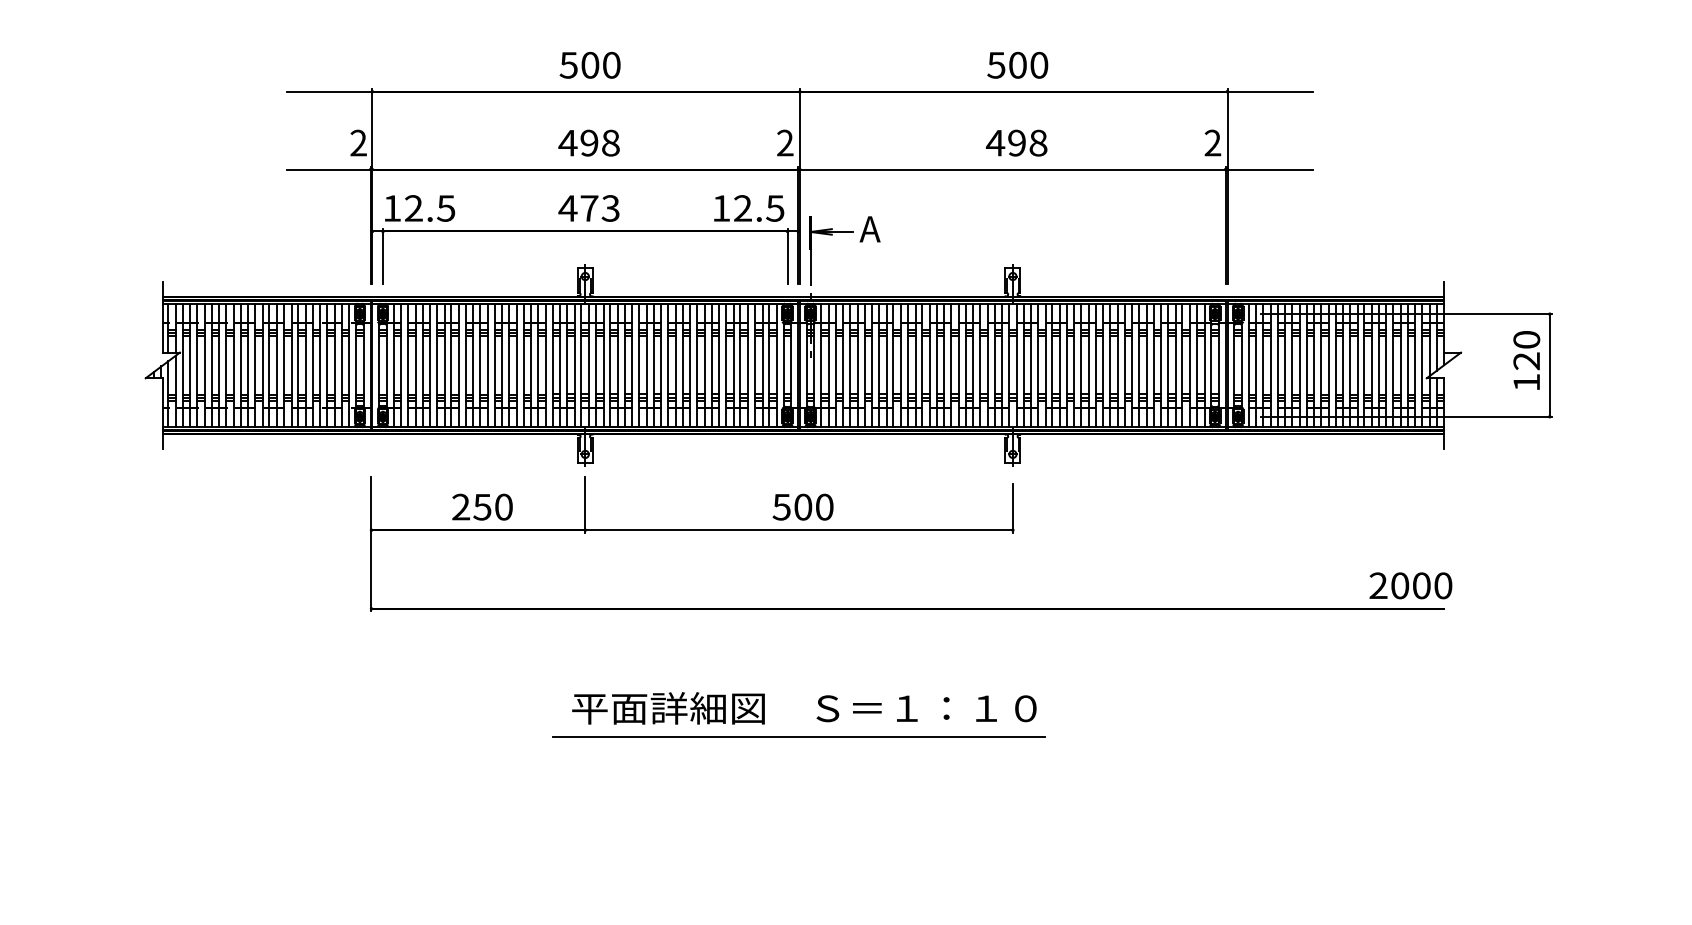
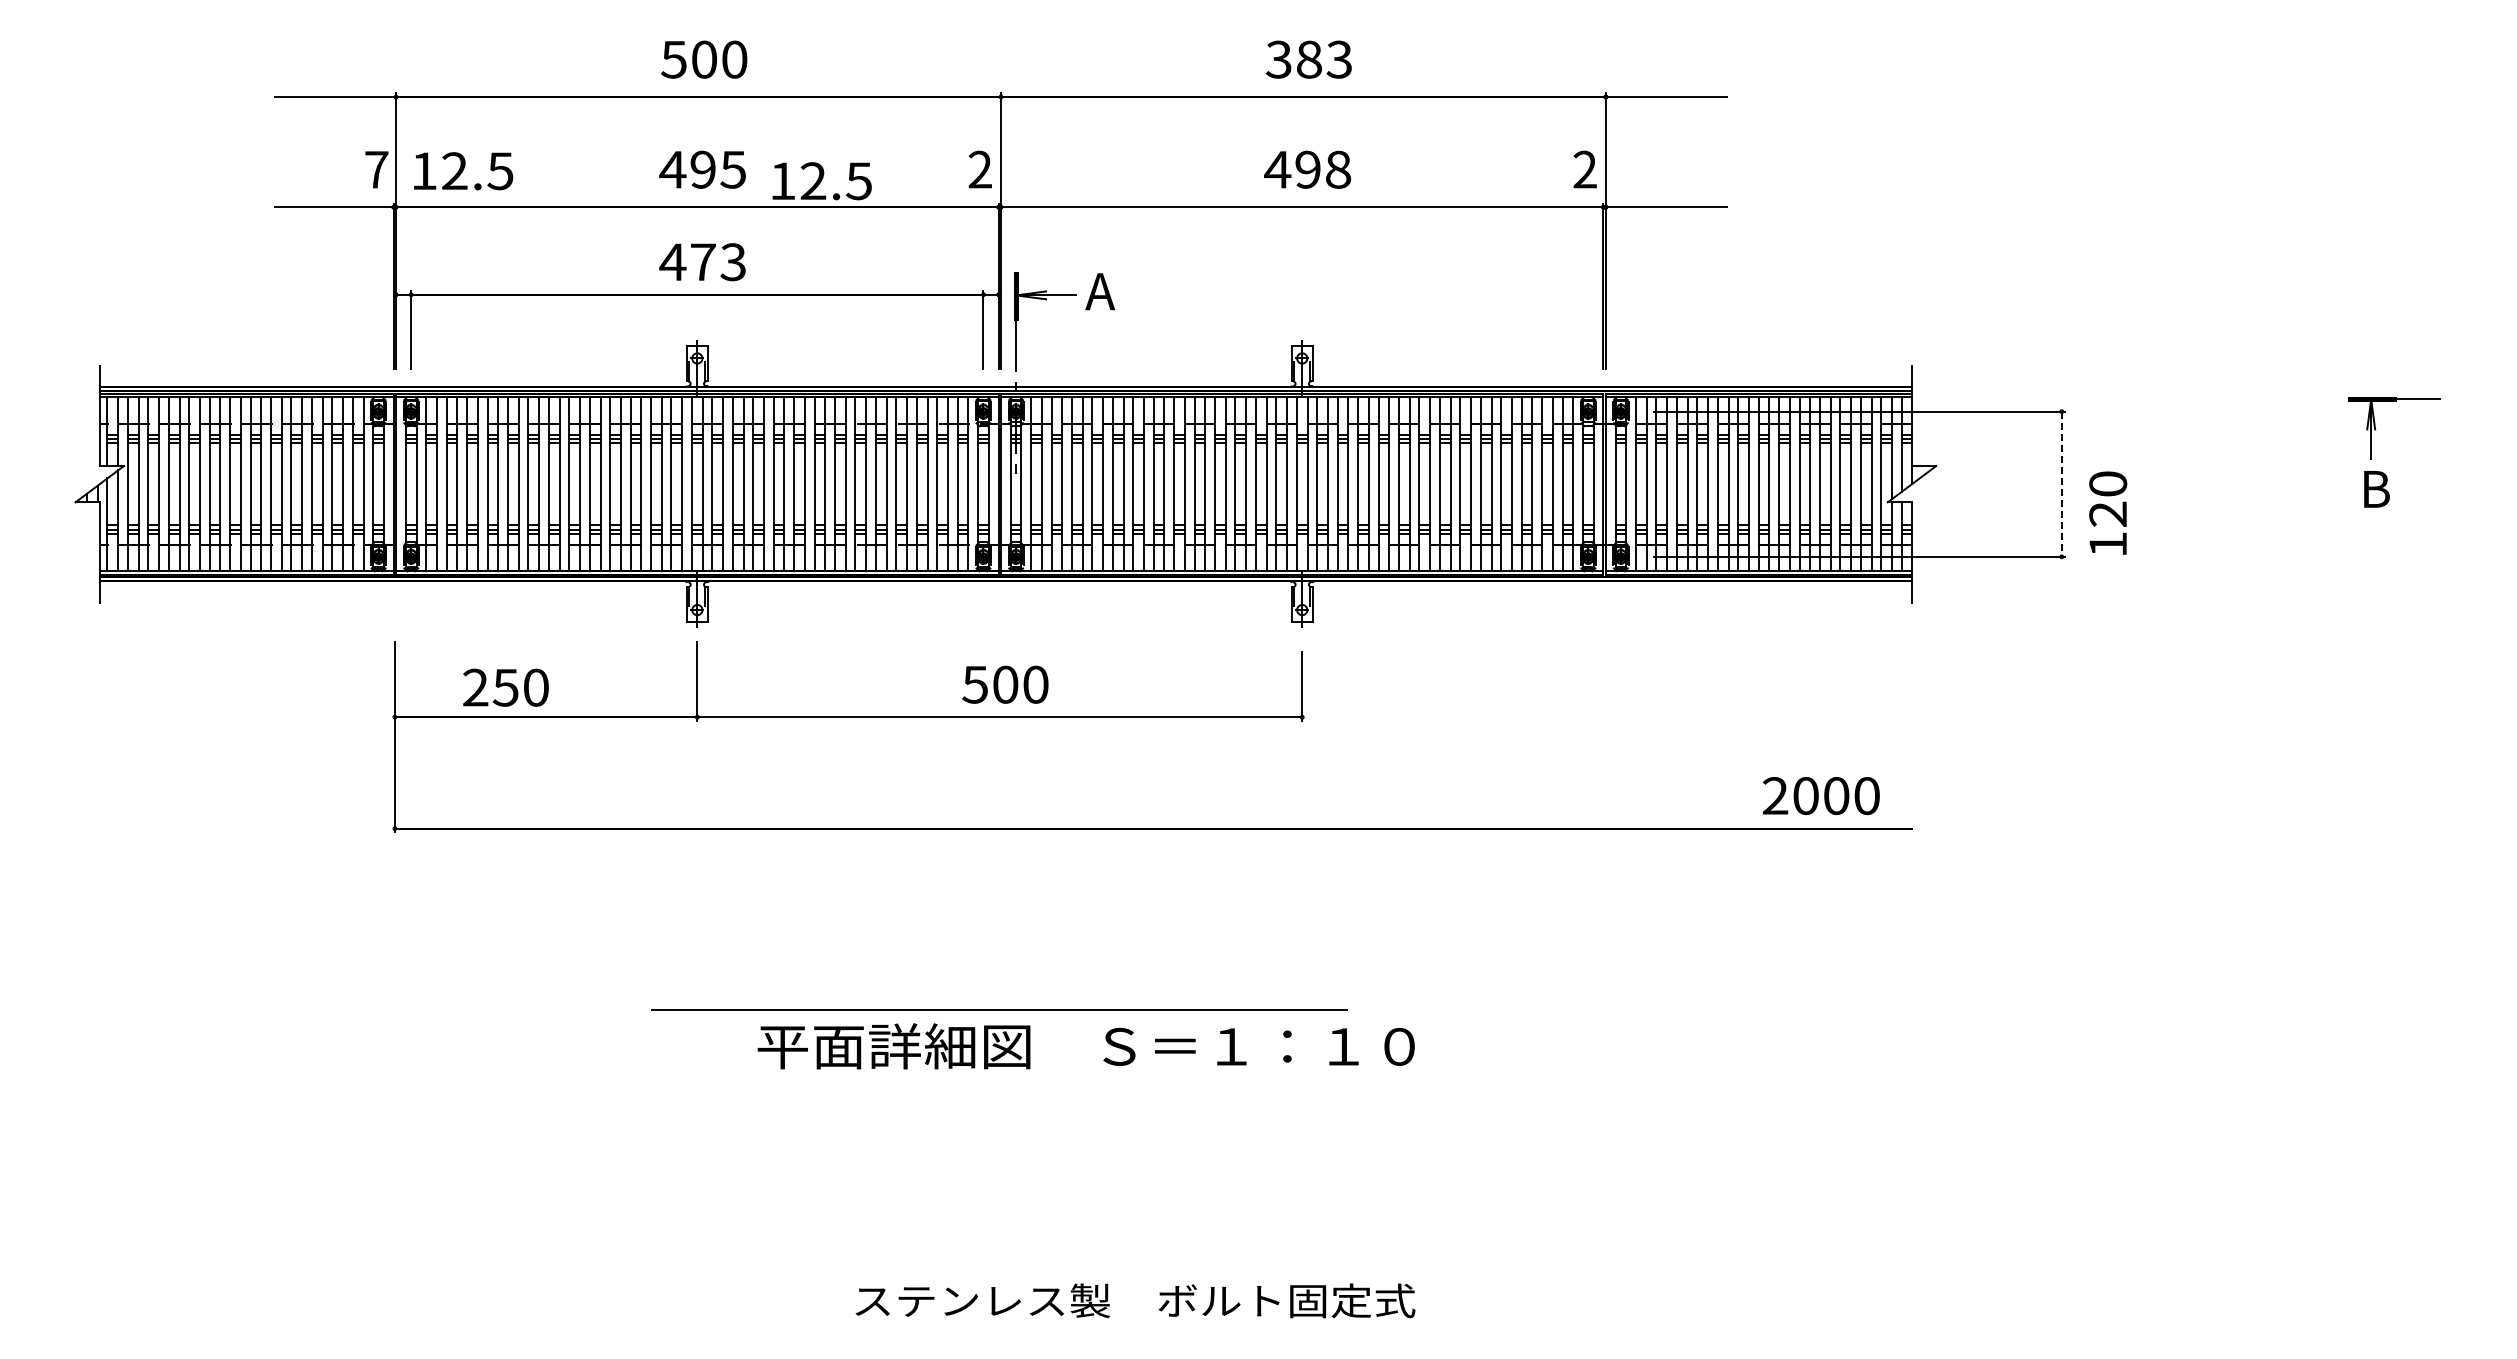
text: (1018, 65) -> (1309, 59), 500 -> 383
text: (358, 142) -> (376, 169), 2 -> 7
text: (610, 142) -> (733, 169), 498 -> 495
text: (419, 208) -> (463, 171), moved
text: (748, 208) -> (821, 181), moved
text: (1526, 359) -> (2108, 512), moved
line: (1549, 365) -> (2061, 484), solid -> dashed
text: (482, 507) -> (505, 687), moved
text: (1410, 586) -> (1820, 796), moved
text: (803, 708) -> (1085, 1046), moved

